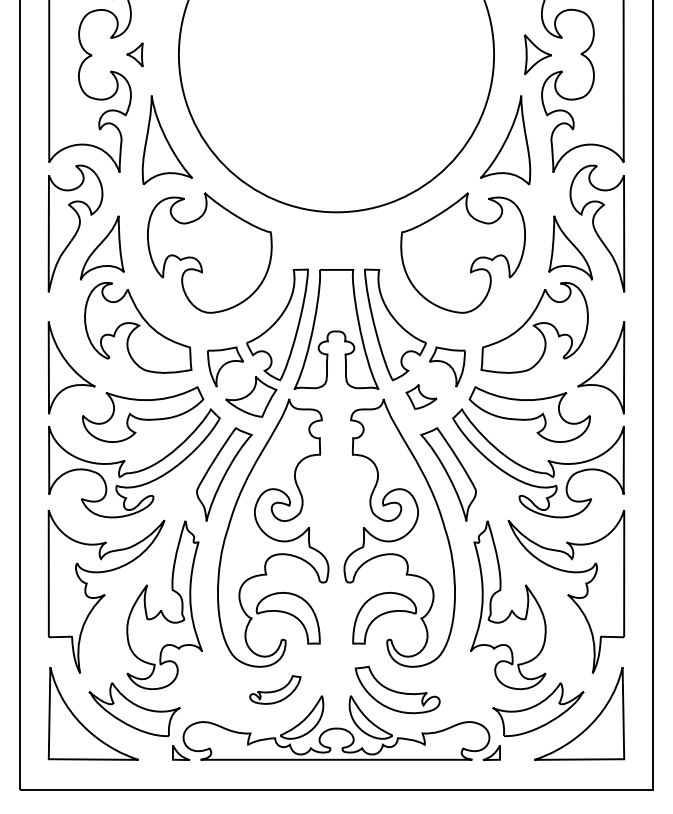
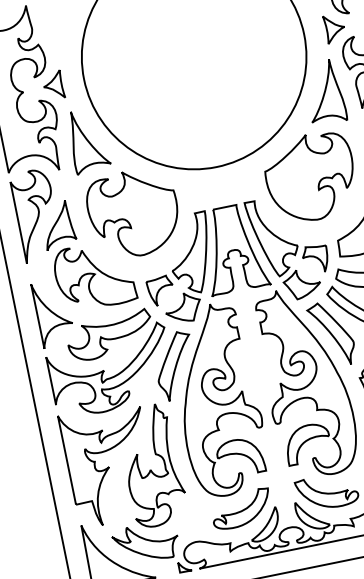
part: (134, 54) -> (53, 85), size x1.67
part: (421, 396) -> (302, 283), size x1.67
part: (275, 689) -> (241, 509), size x1.67

